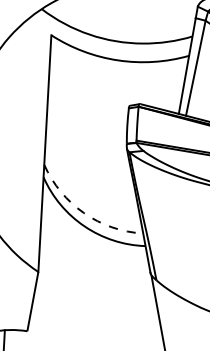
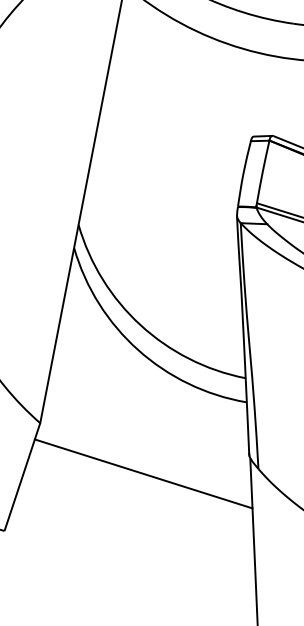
arc: (84, 213) -> (141, 325), dashed -> solid
line: (96, 290) -> (143, 472), added

